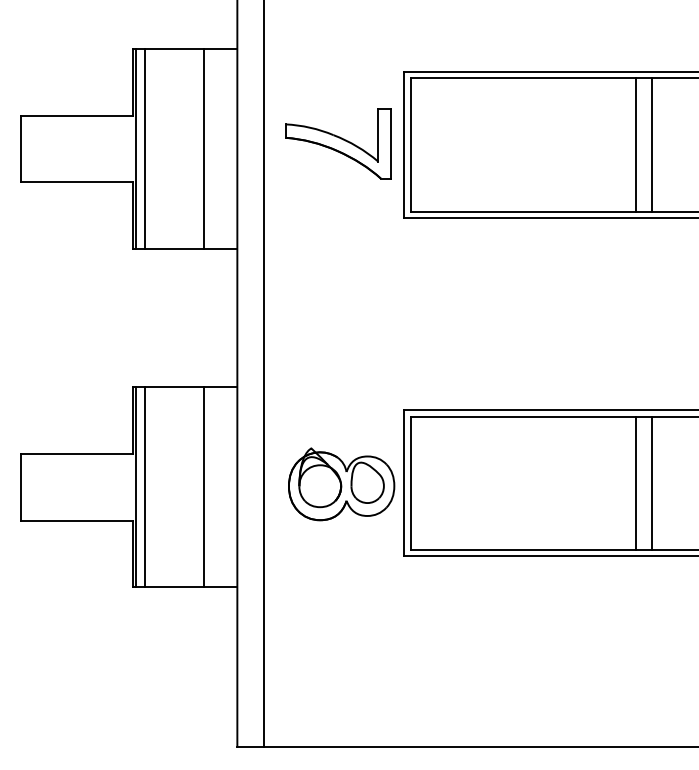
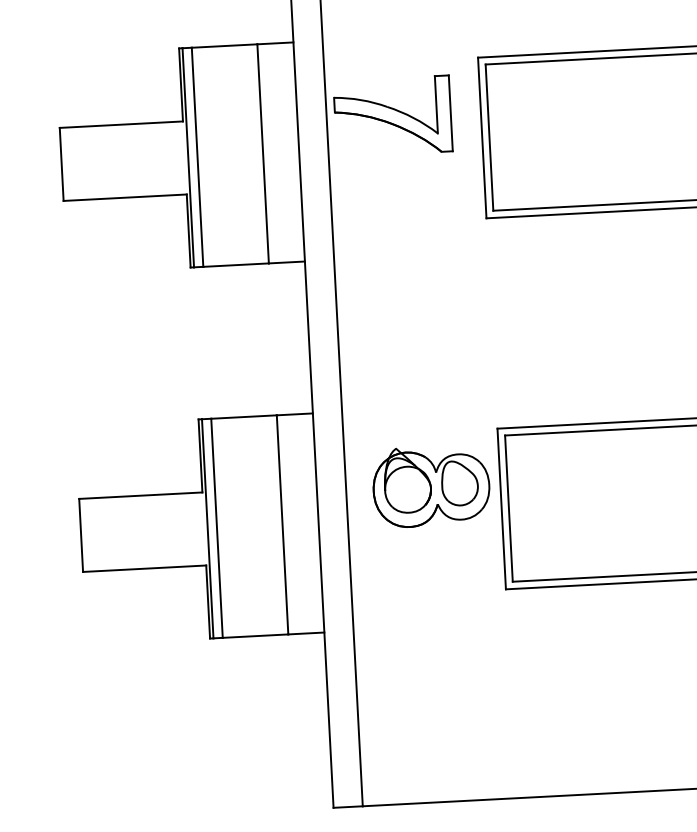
part: (338, 143) -> (393, 115), moved
part: (341, 484) -> (431, 486), moved

